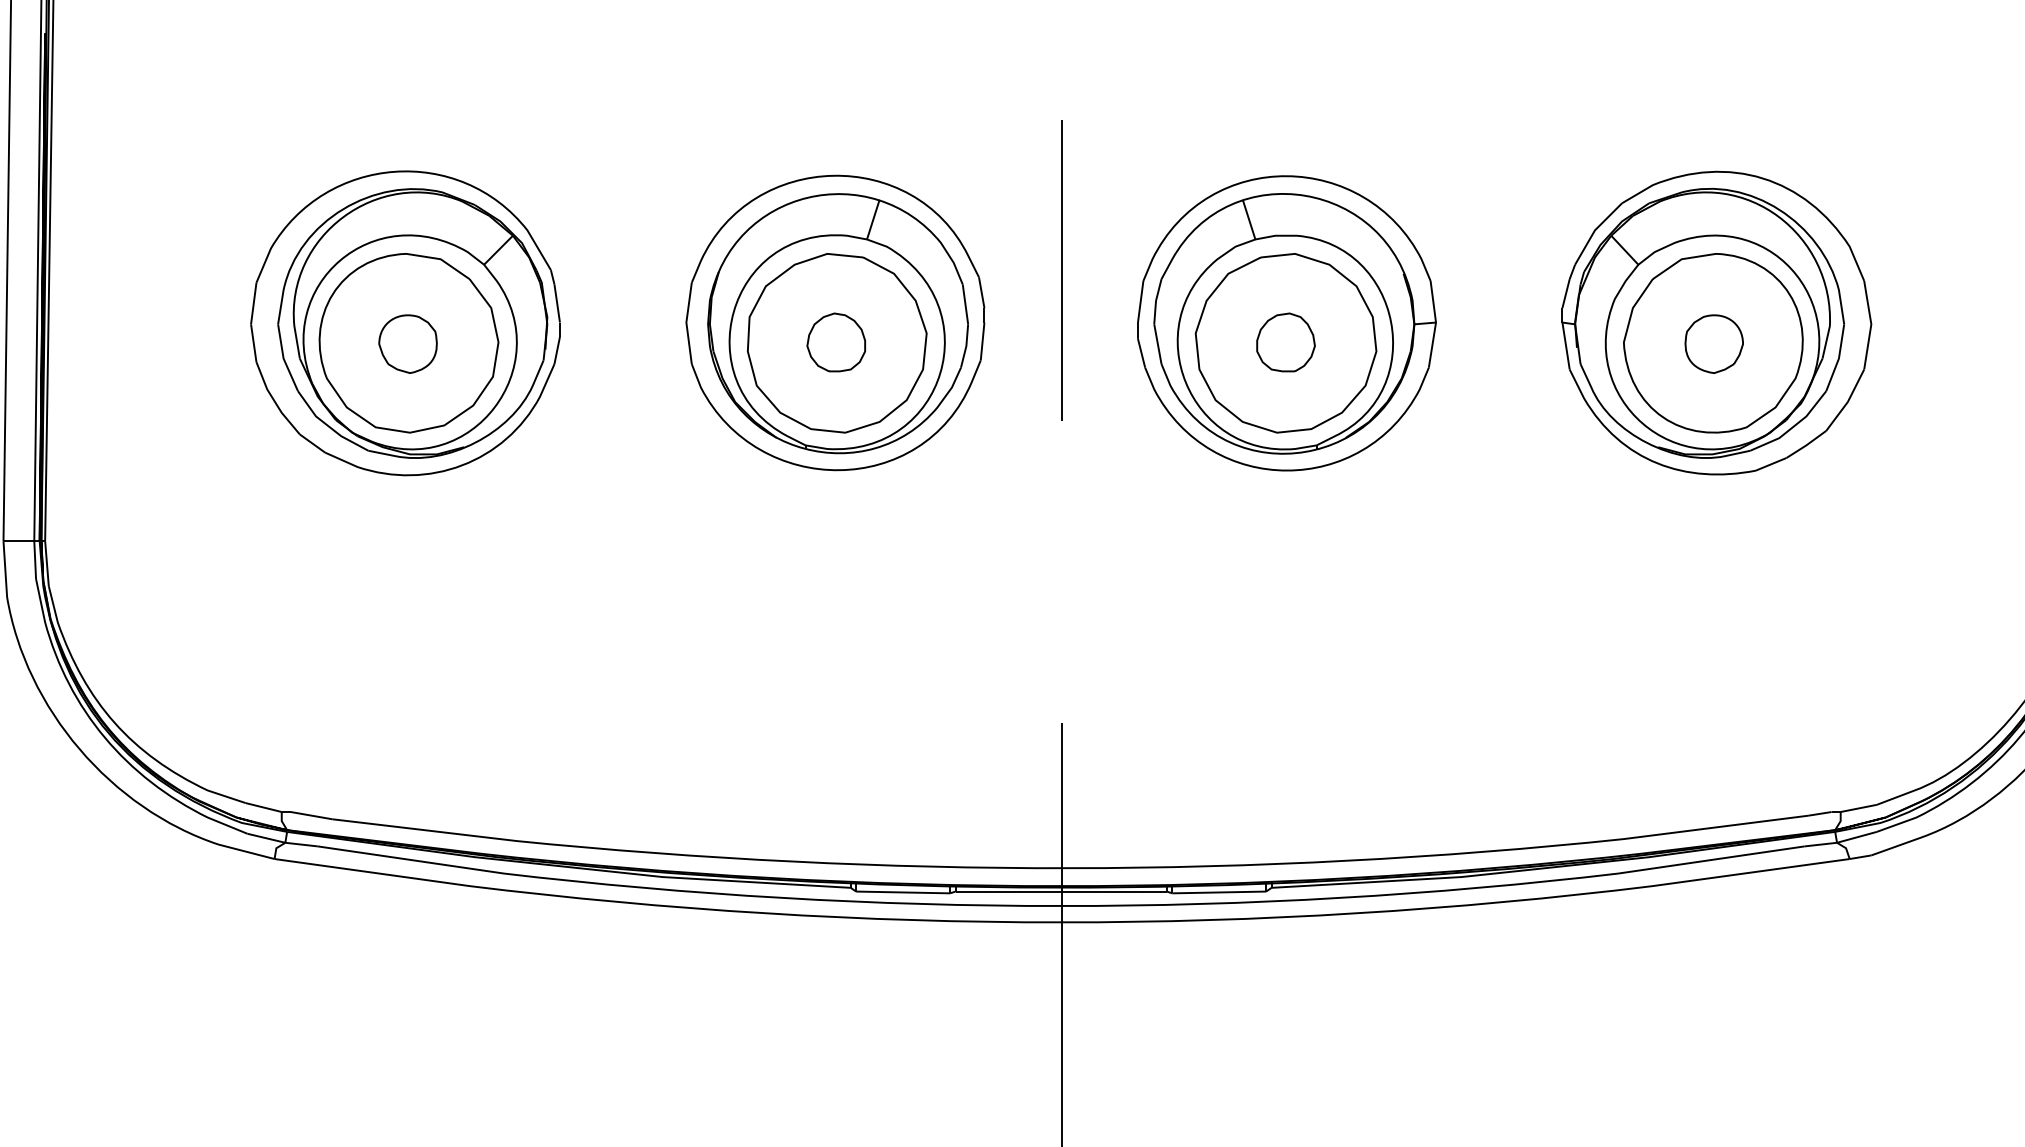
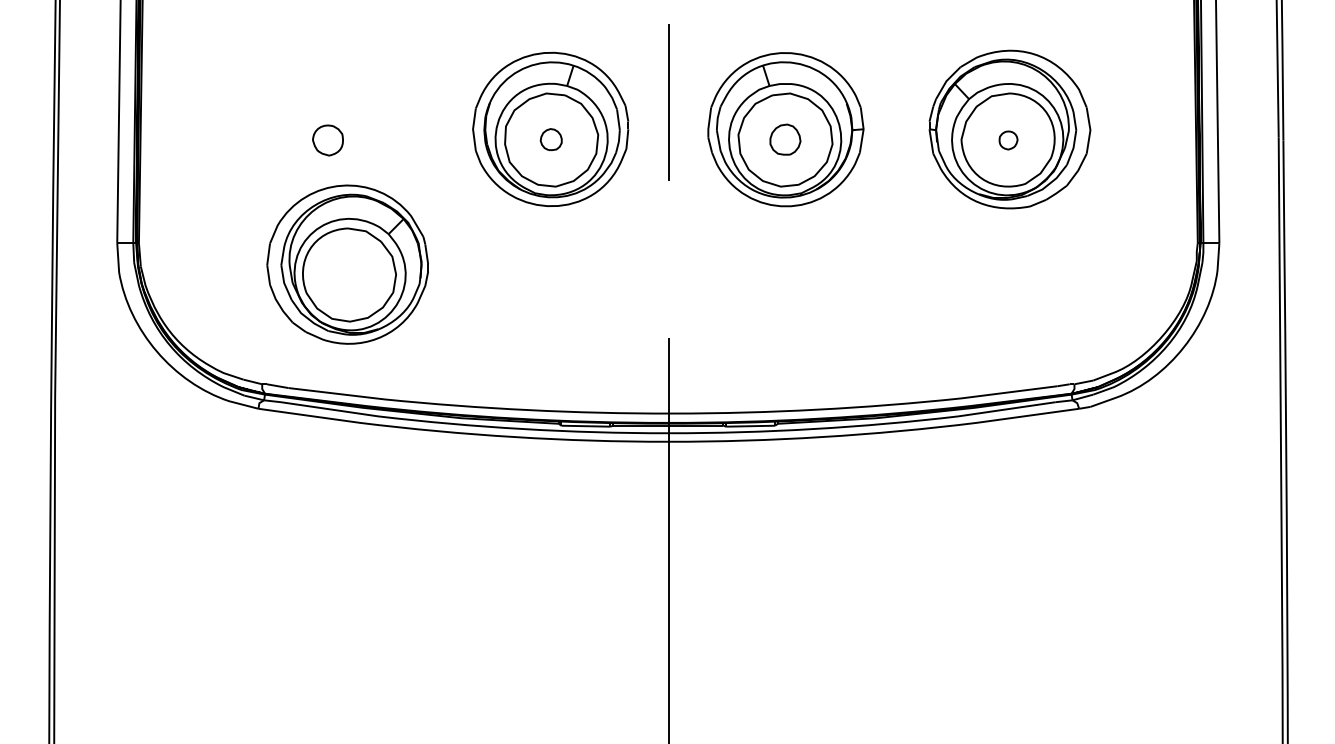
part: (405, 322) -> (347, 264), moved
part: (836, 342) -> (551, 139), size x0.7
part: (1714, 344) -> (1008, 140), size x0.6

